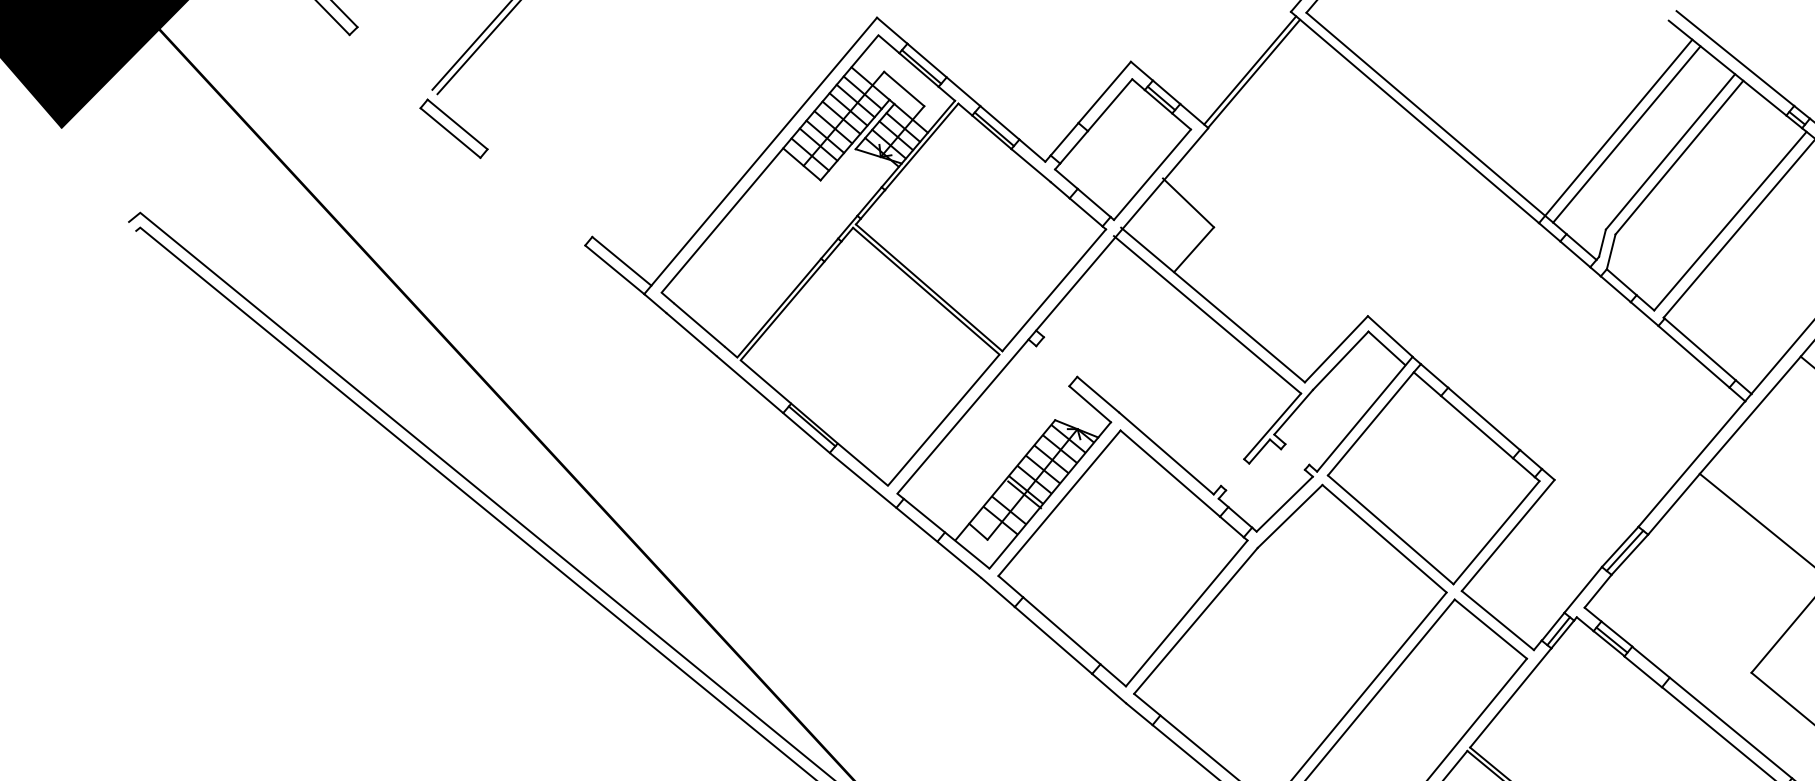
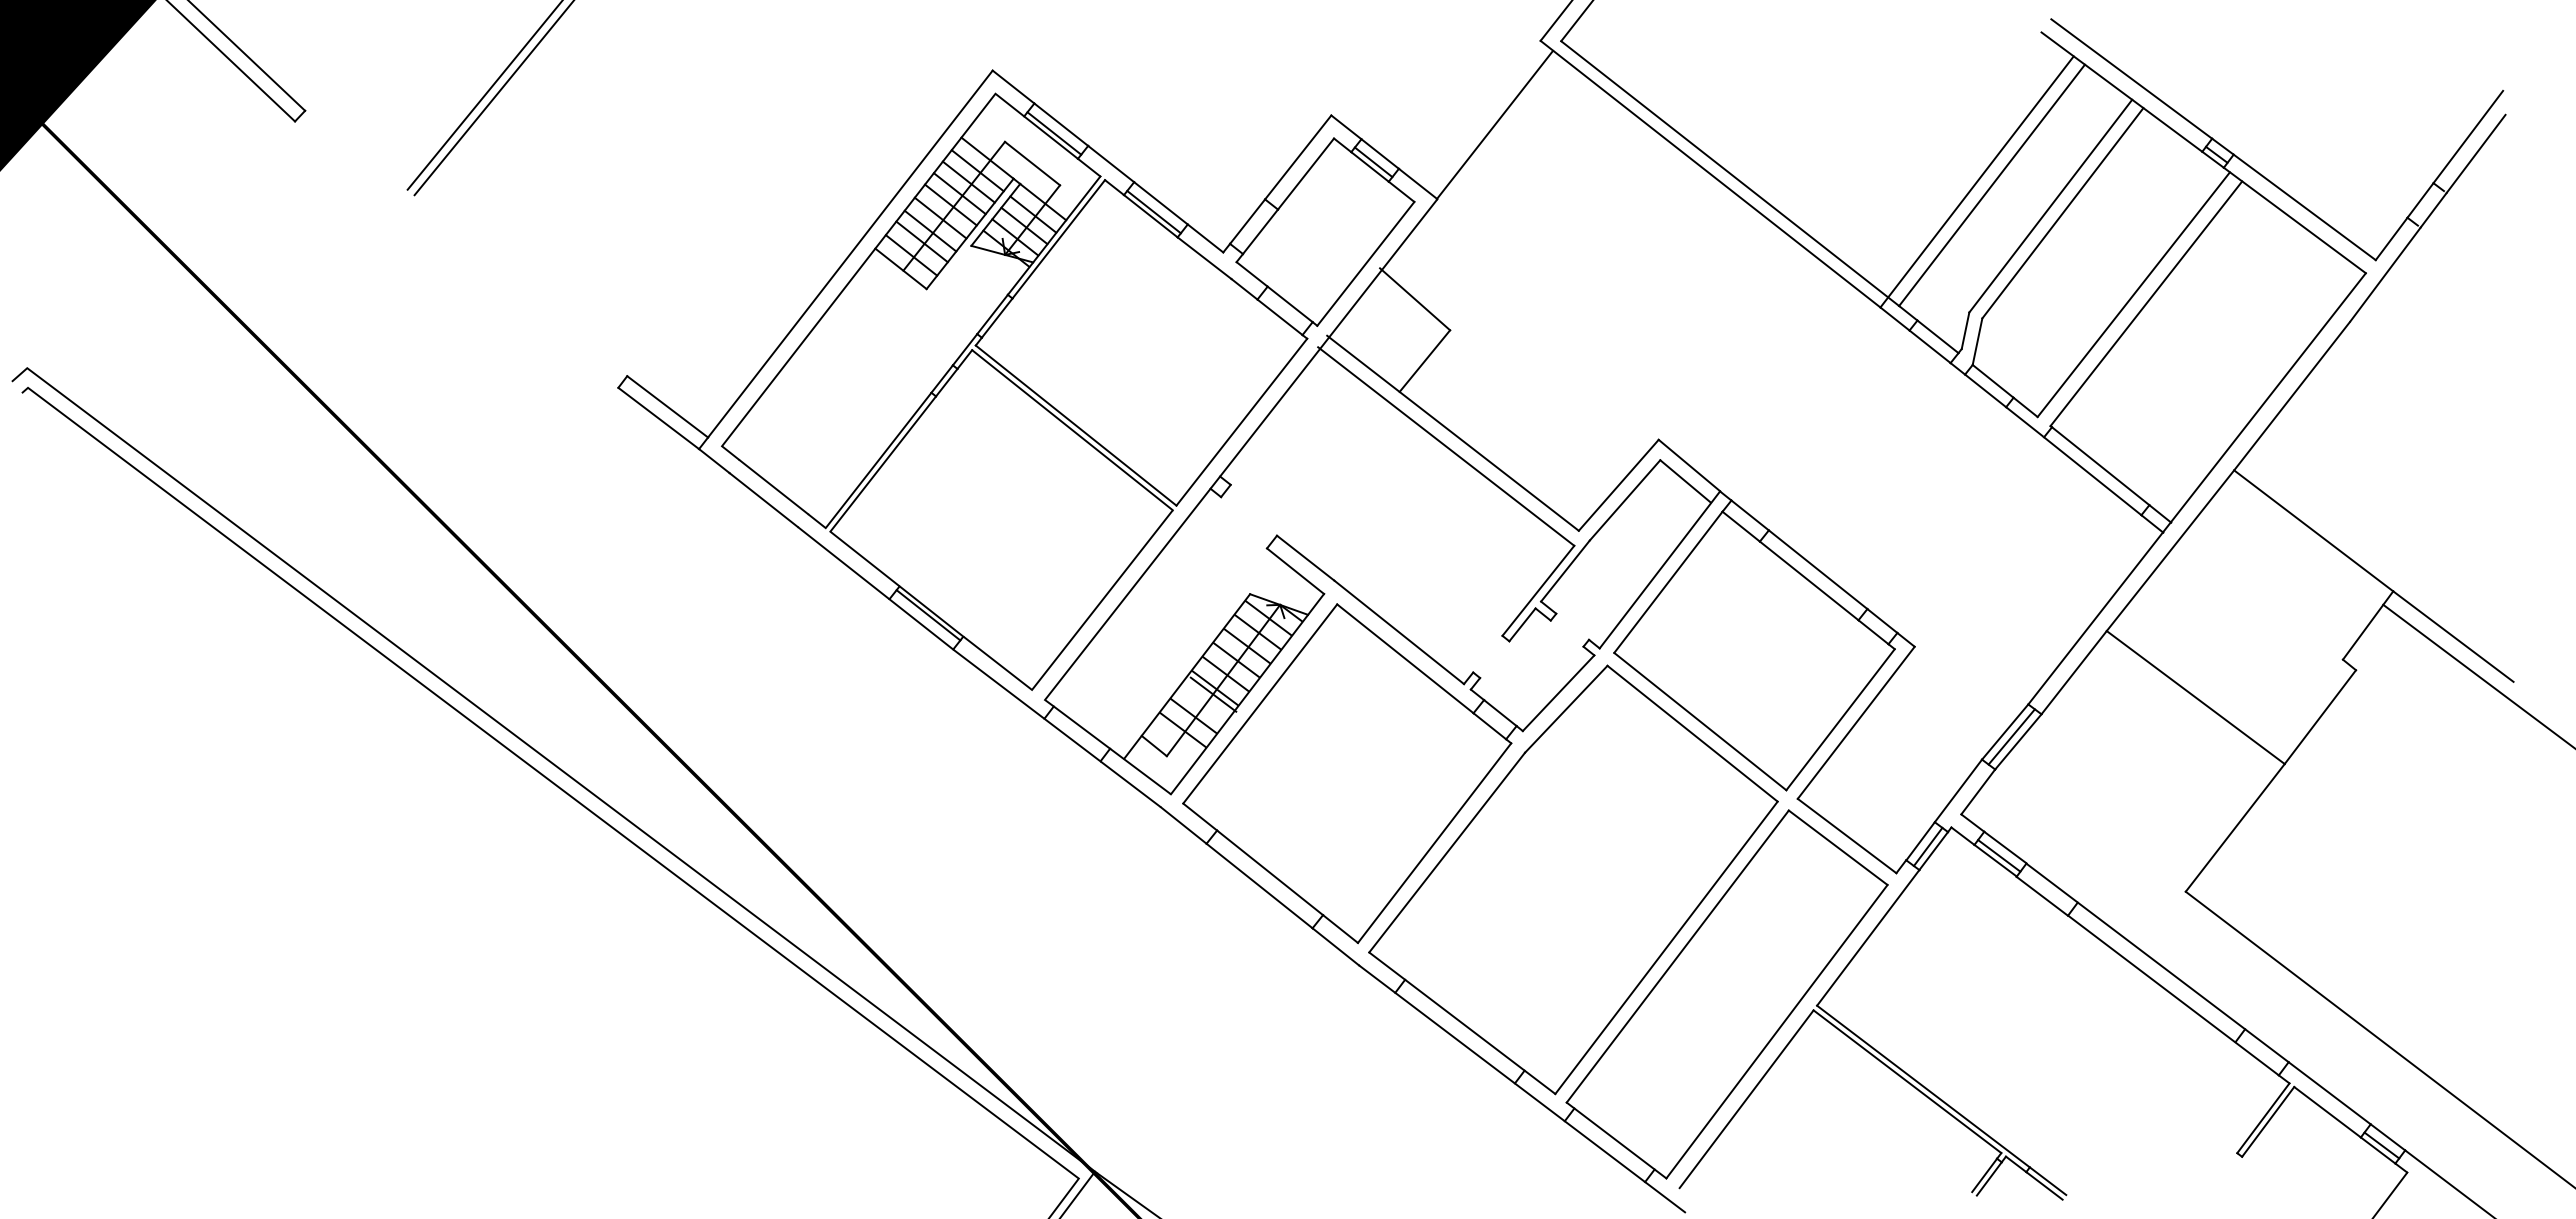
line: (1250, 70) -> (1489, 120), removed
part: (453, 128) -> (437, 240), removed

